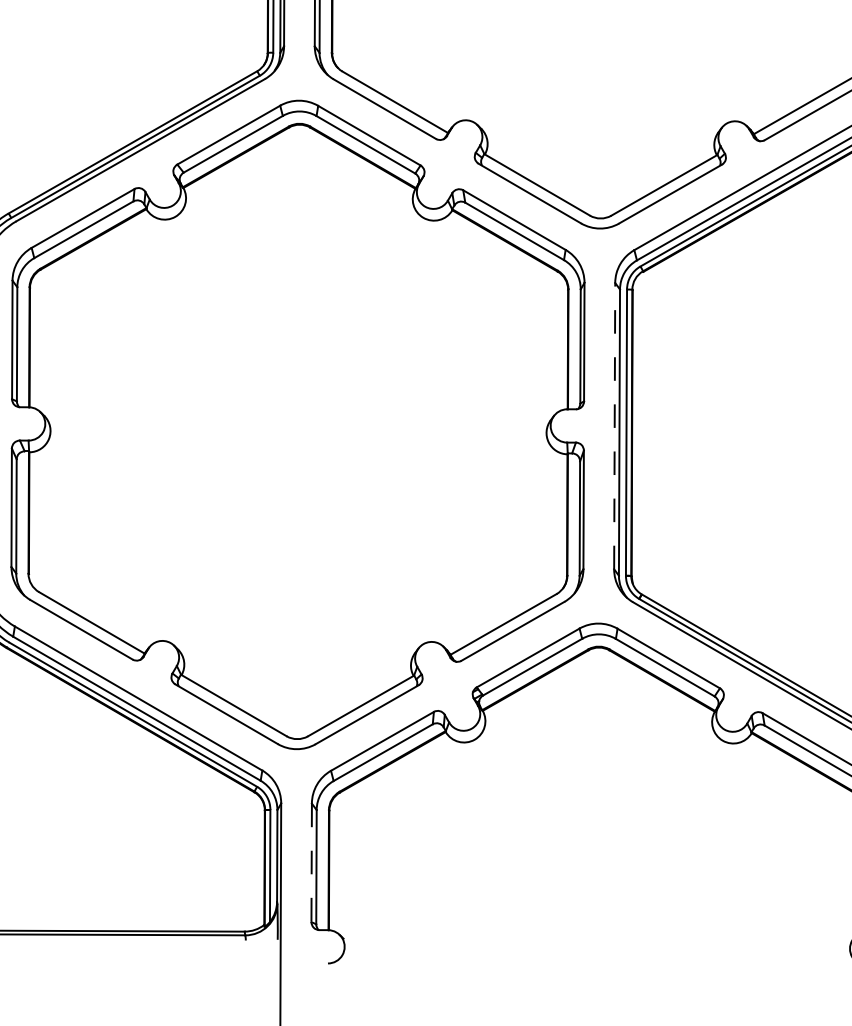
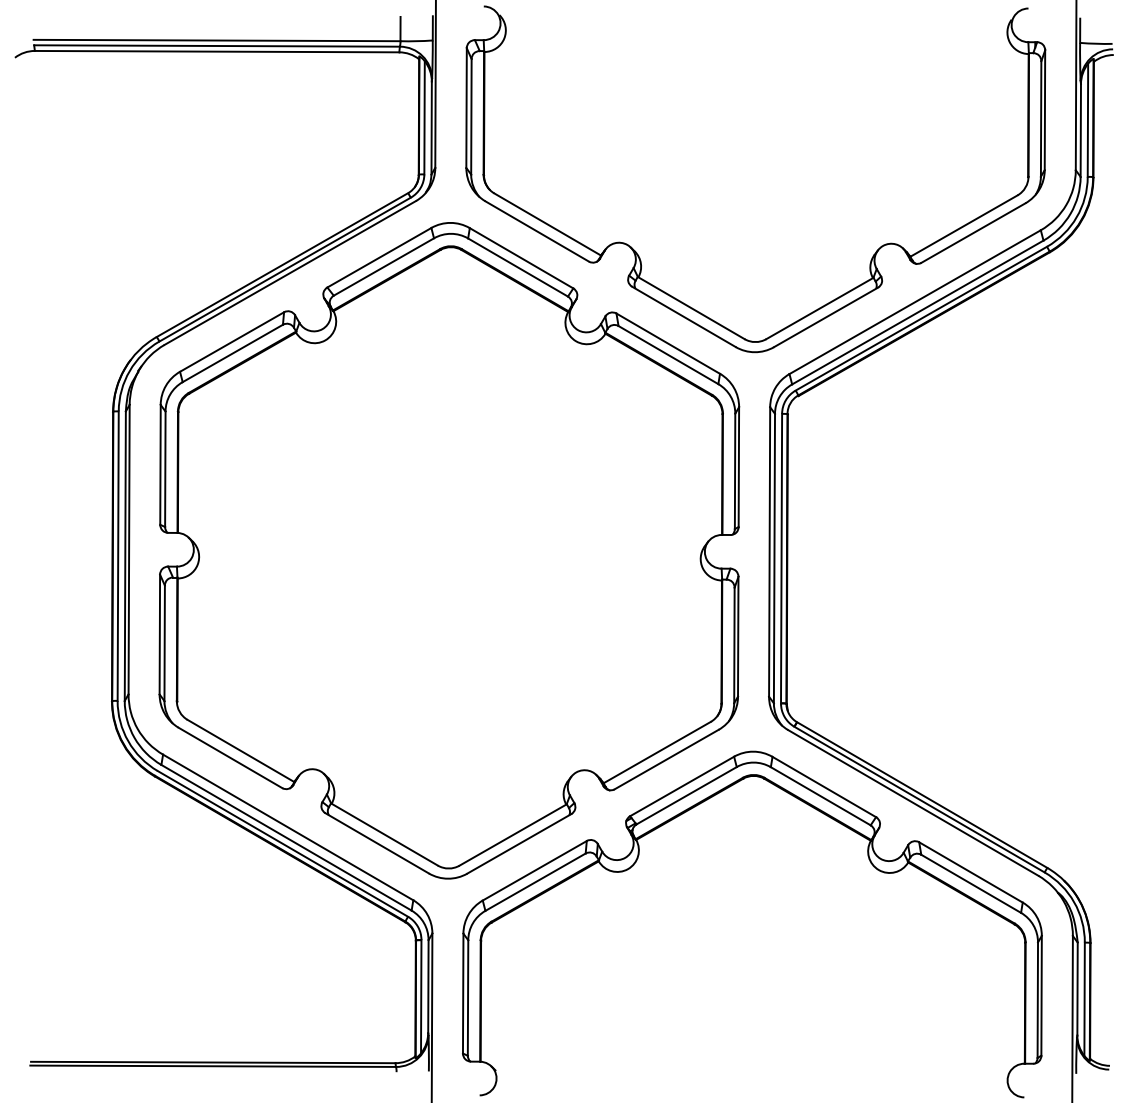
line: (614, 426) -> (769, 552), dashed -> solid
line: (311, 862) -> (463, 993), dashed -> solid

